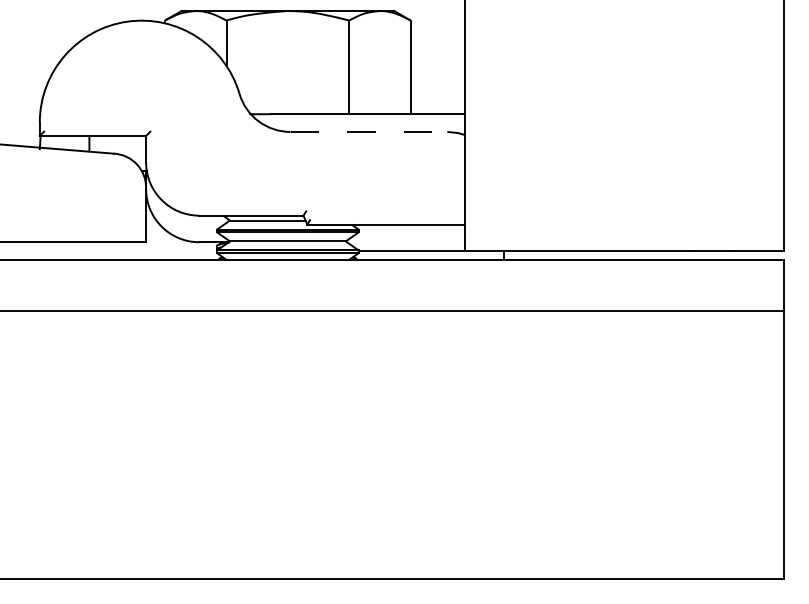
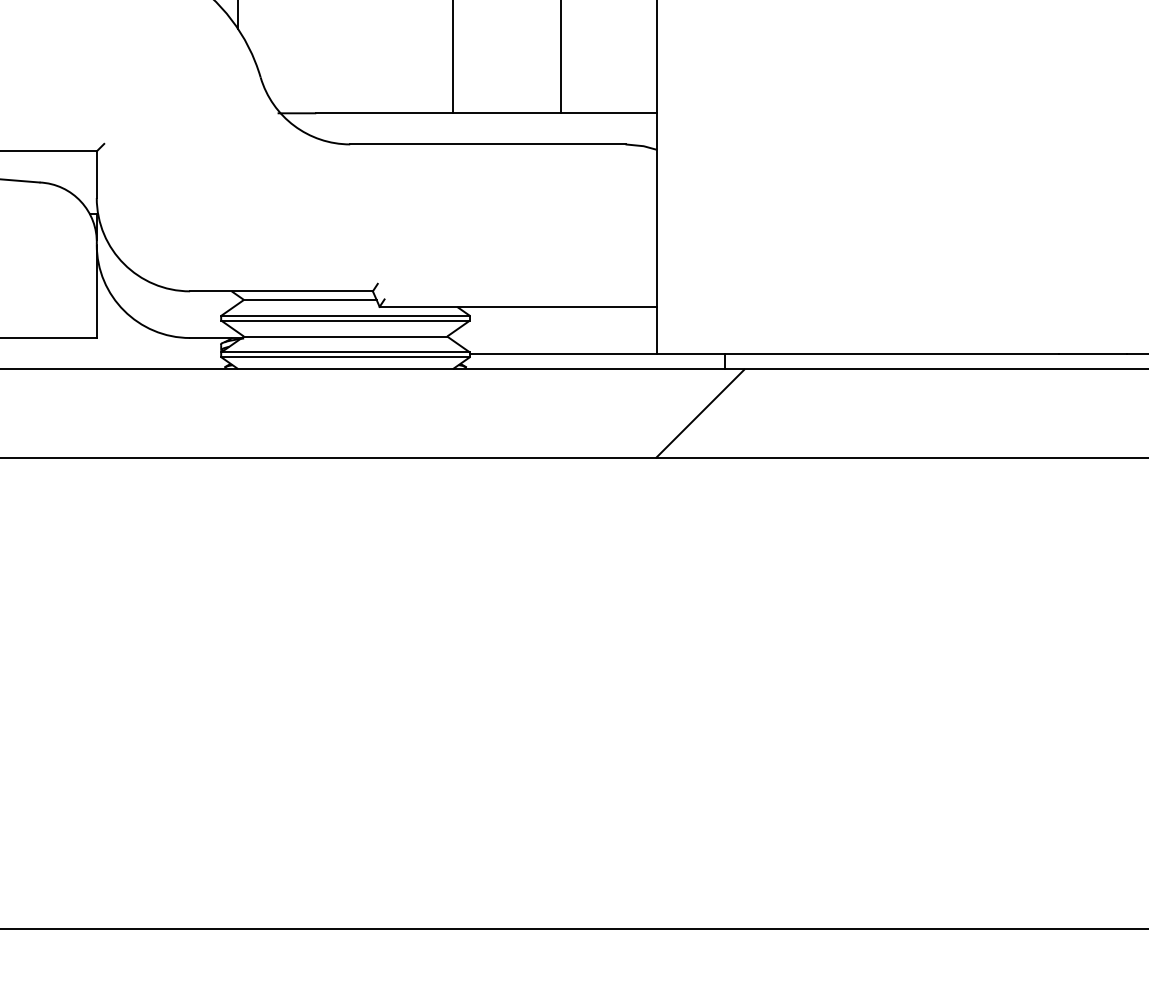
line: (369, 131) -> (488, 143), dashed -> solid
hatch: (489, 284) -> (699, 412), added

